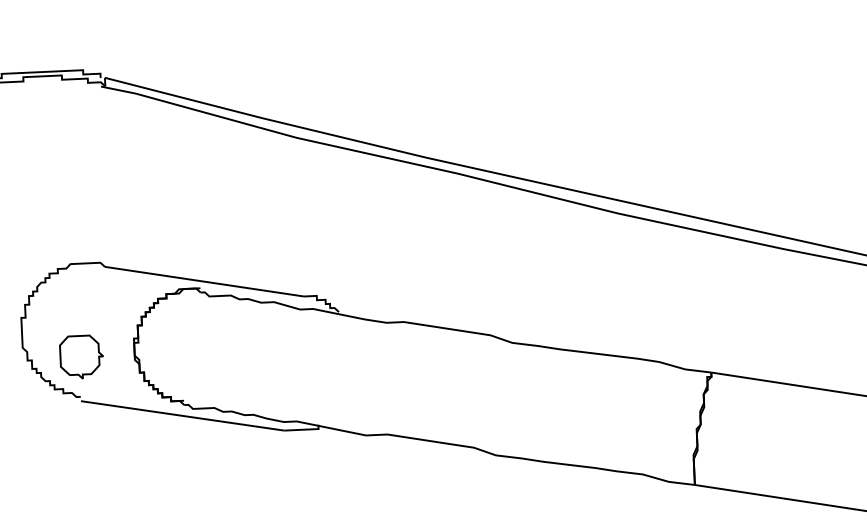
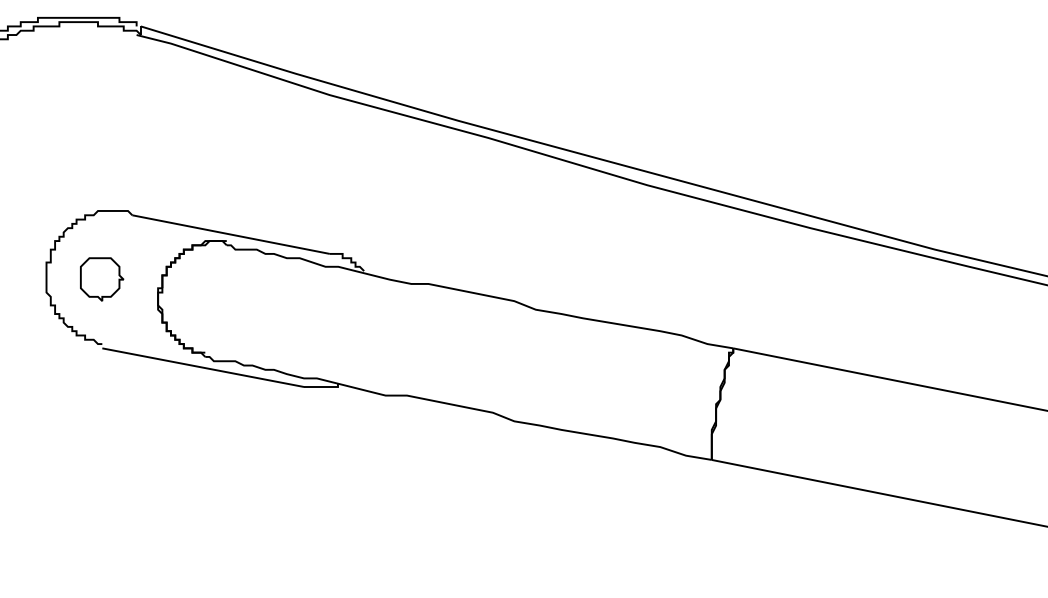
part: (82, 357) -> (102, 279), moved

